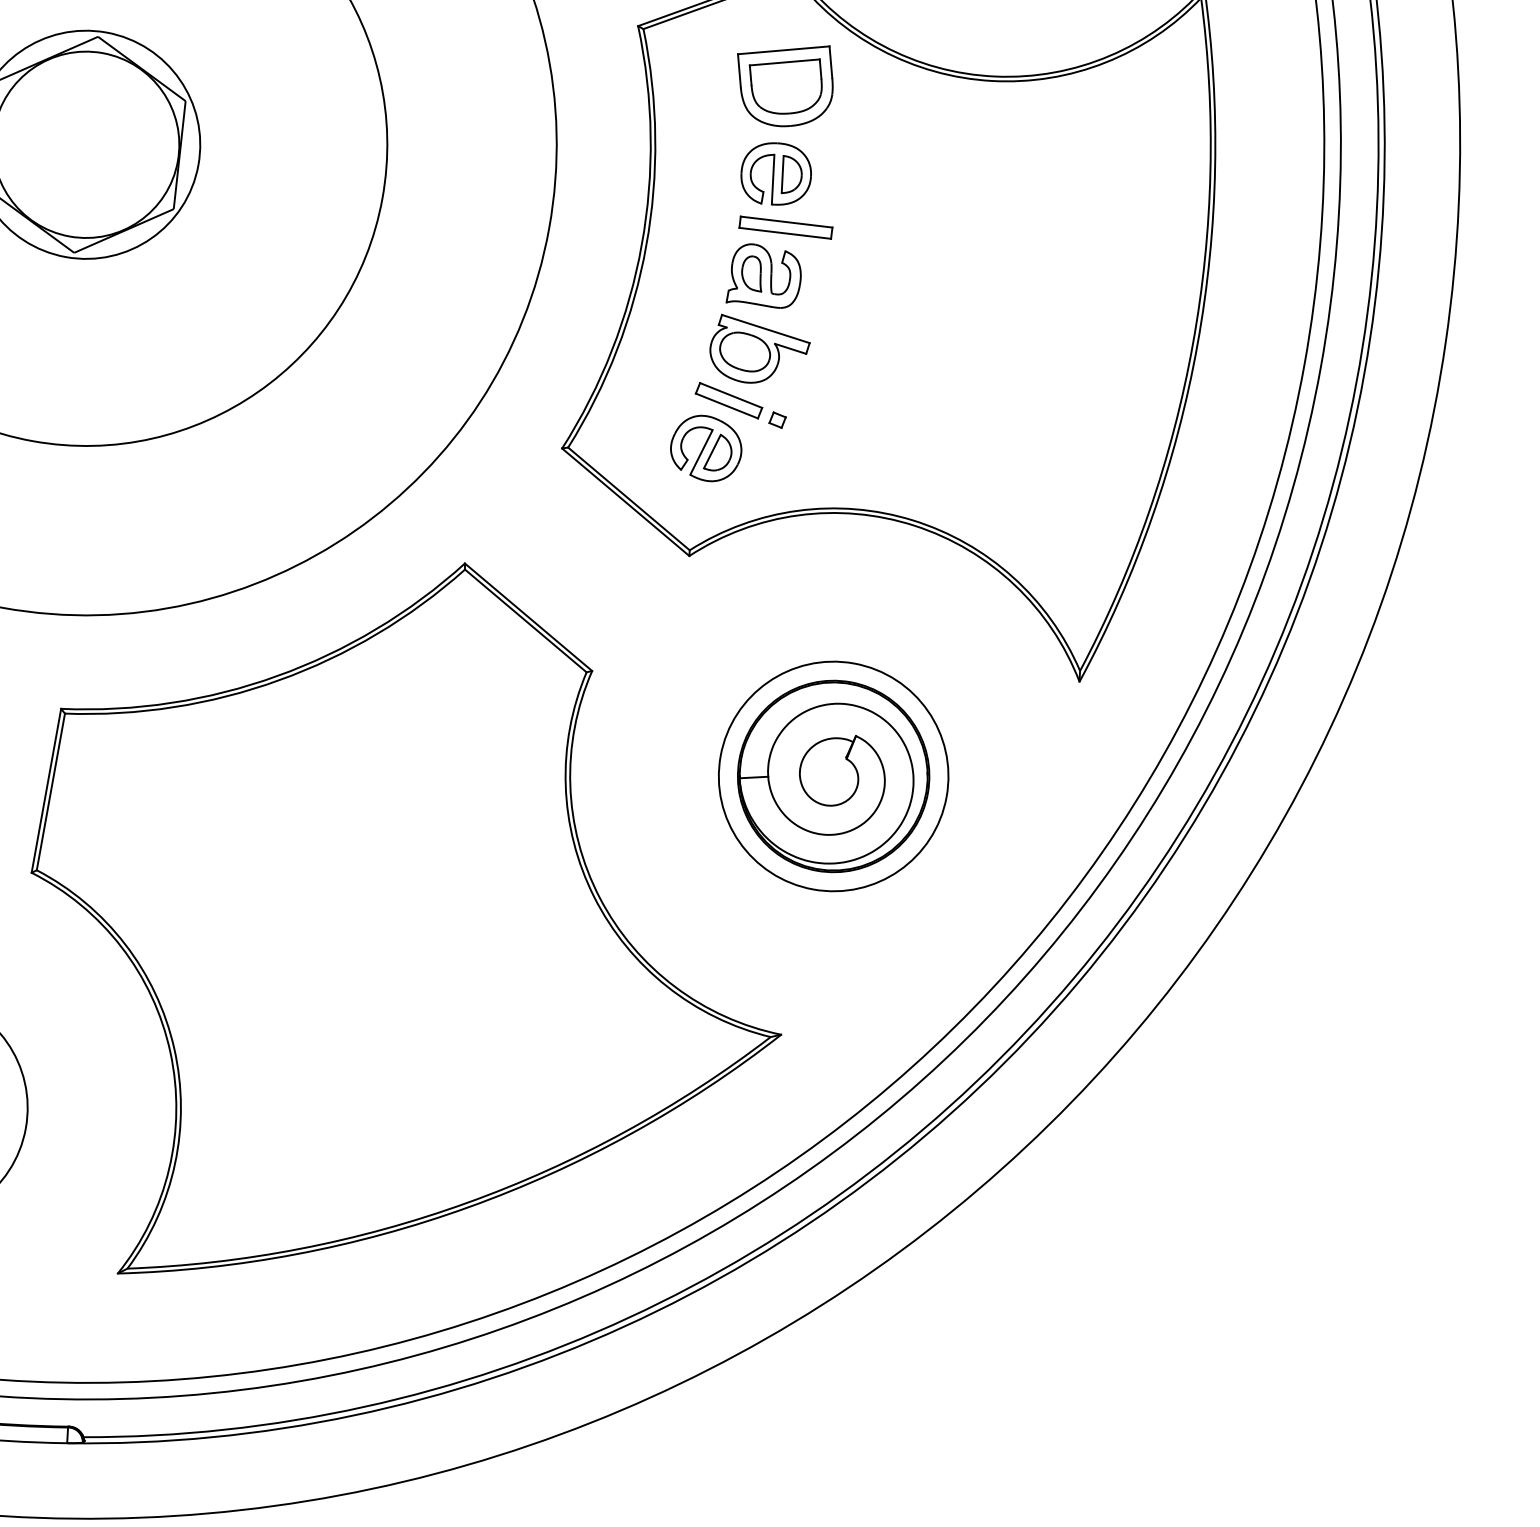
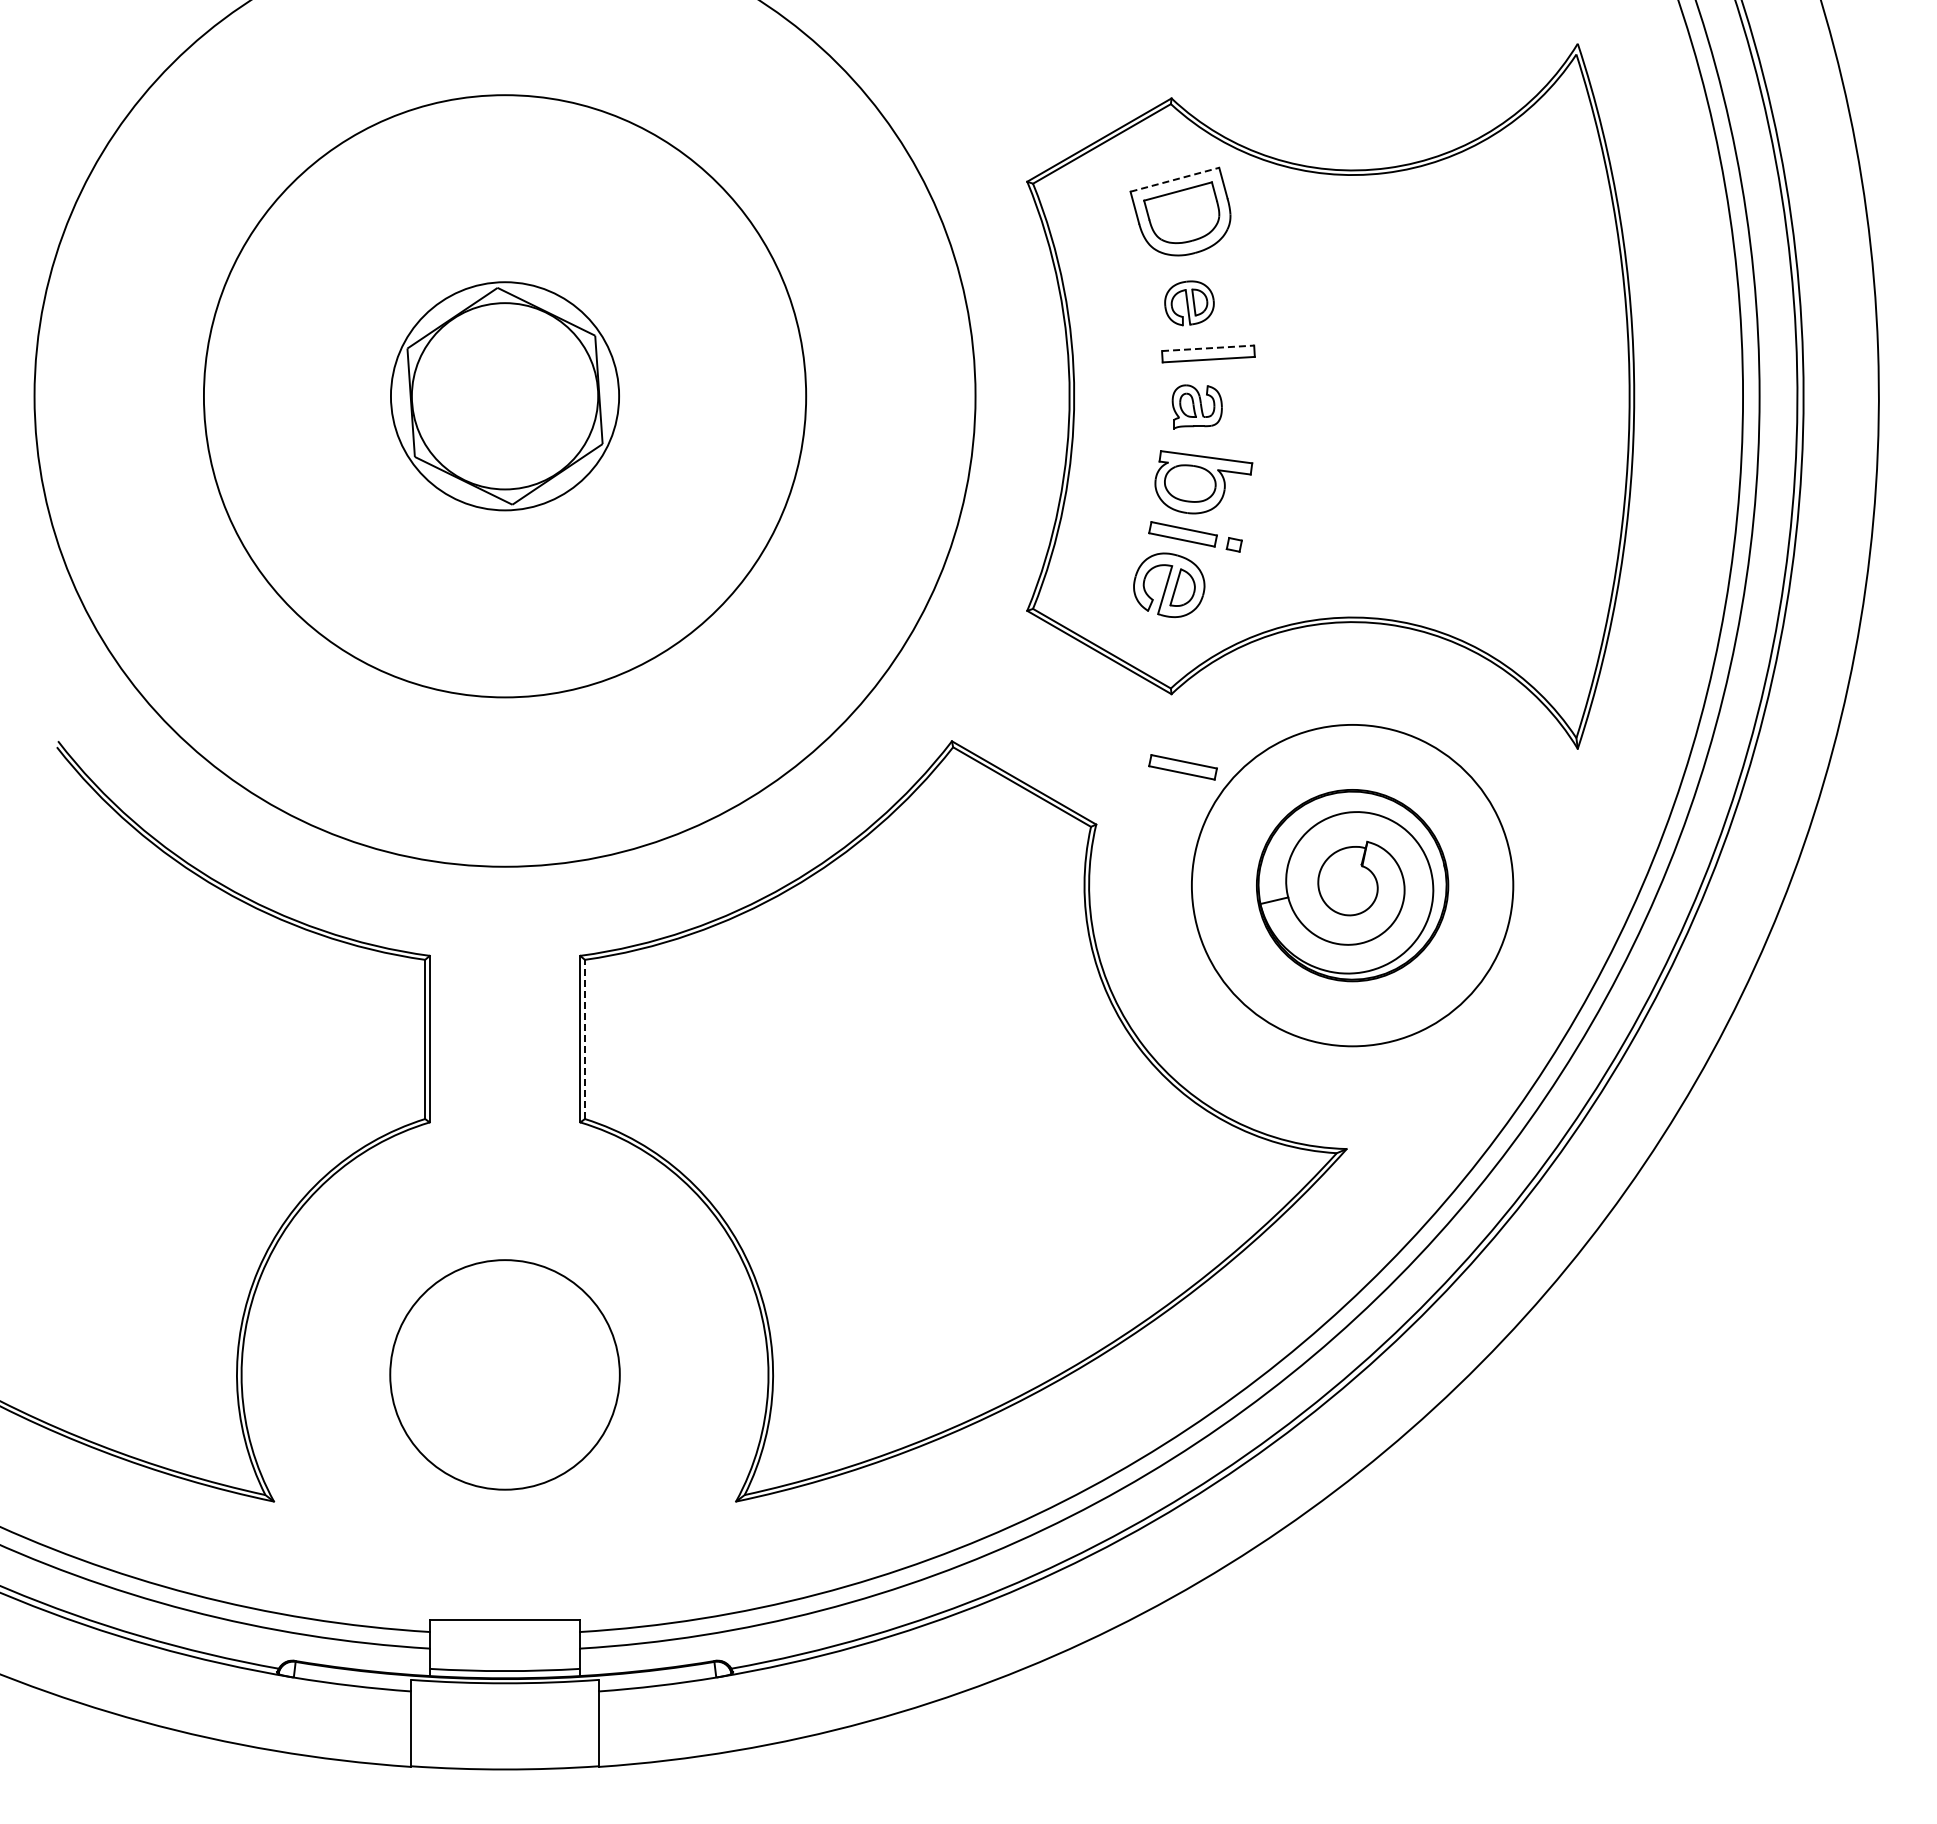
line: (783, 49) -> (1174, 179), solid -> dashed
part: (776, 174) -> (1189, 303), size x0.7
line: (786, 222) -> (1208, 348), solid -> dashed
part: (765, 277) -> (1197, 406), size x0.7
part: (687, 630) -> (1182, 767), added
circle: (833, 776) -> (1352, 885), size x1.4
line: (50, 791) -> (584, 1039), solid -> dashed

